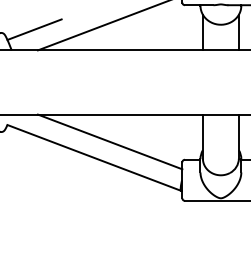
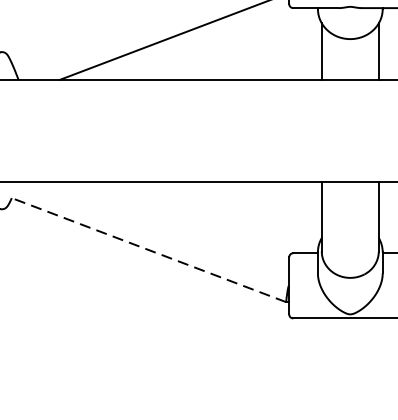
line: (34, 29) -> (54, 46), removed
line: (110, 141) -> (175, 224), removed
line: (93, 157) -> (148, 249), solid -> dashed

